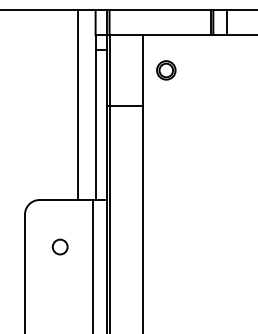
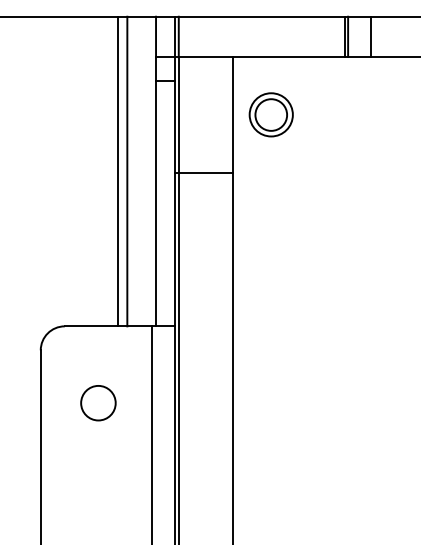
part: (166, 70) -> (271, 115), size x1.43
line: (72, 105) -> (118, 172), added
circle: (59, 246) -> (97, 402), size x1.43

